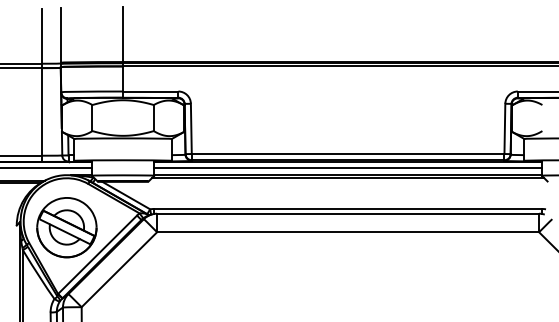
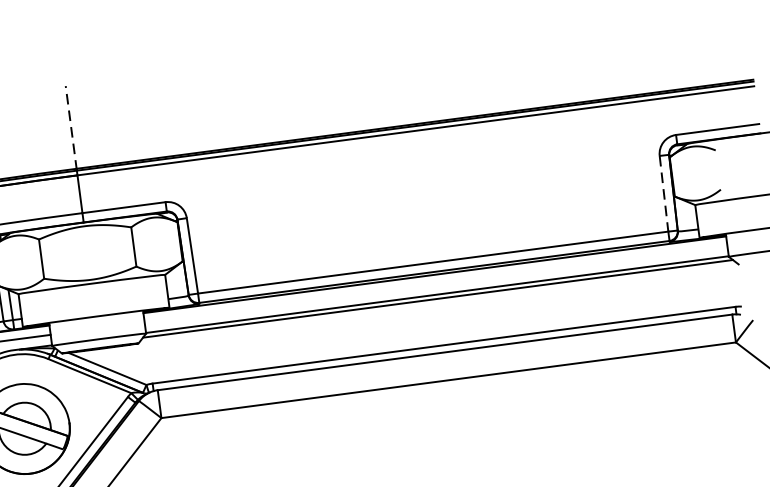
line: (123, 34) -> (71, 127), solid -> dashed
line: (504, 129) -> (663, 194), solid -> dashed
line: (347, 168) -> (435, 284), removed

